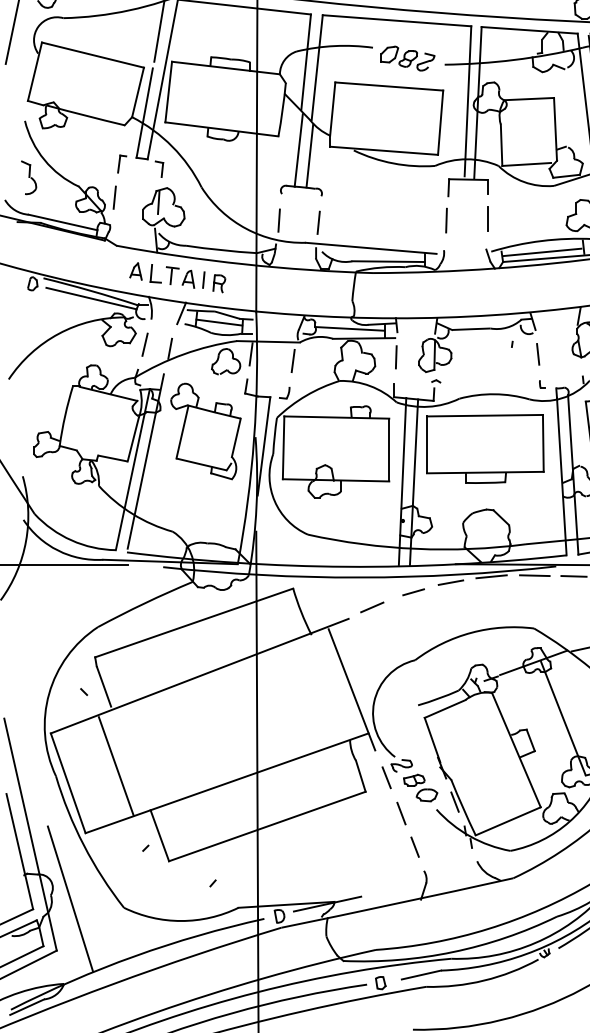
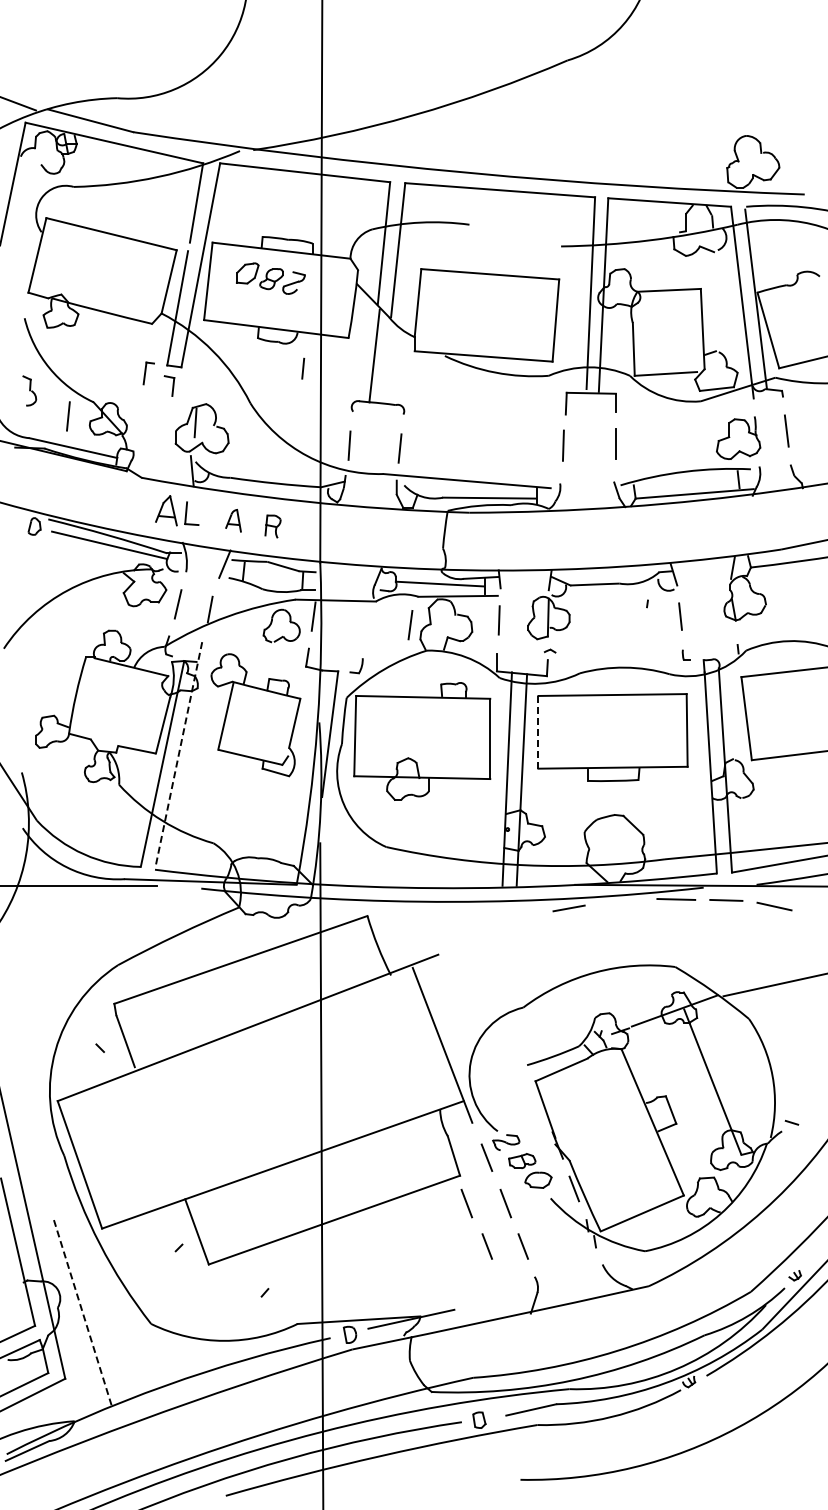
part: (407, 58) -> (270, 278), moved
line: (309, 155) -> (388, 362), removed
part: (159, 168) -> (169, 385), moved
part: (28, 177) -> (29, 390), size x0.7
line: (114, 197) -> (68, 416), moved
line: (542, 252) -> (685, 486), removed
part: (135, 271) -> (166, 510), size x1.4
part: (172, 275) -> (213, 515), removed
line: (204, 279) -> (303, 368), moved
line: (218, 322) -> (272, 575), removed
line: (293, 361) -> (410, 625), moved
line: (427, 444) -> (538, 731), solid -> dashed
line: (146, 461) -> (179, 753), solid -> dashed
line: (491, 576) -> (620, 900), removed
line: (413, 592) -> (521, 920), removed
line: (372, 606) -> (468, 939), removed
line: (116, 765) -> (141, 1142), removed
line: (370, 813) -> (466, 1203), added
line: (386, 847) -> (486, 1246), added
line: (70, 898) -> (82, 1312), solid -> dashed

